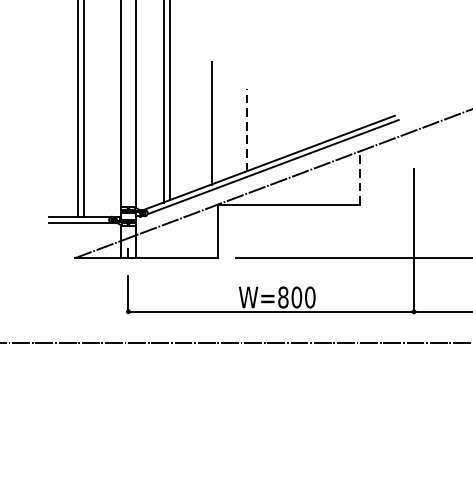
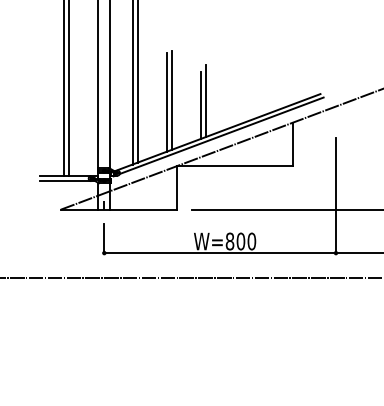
line: (253, 123) -> (205, 100), added
line: (205, 124) -> (166, 101), added
line: (246, 129) -> (200, 105), dashed -> solid
line: (360, 177) -> (292, 144), dashed -> solid

